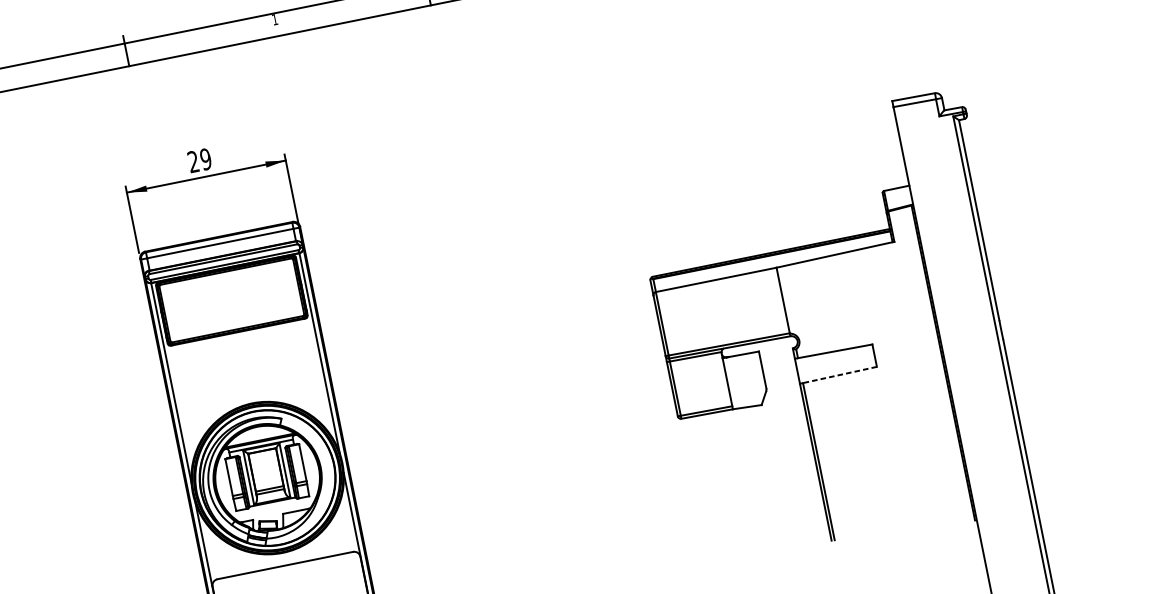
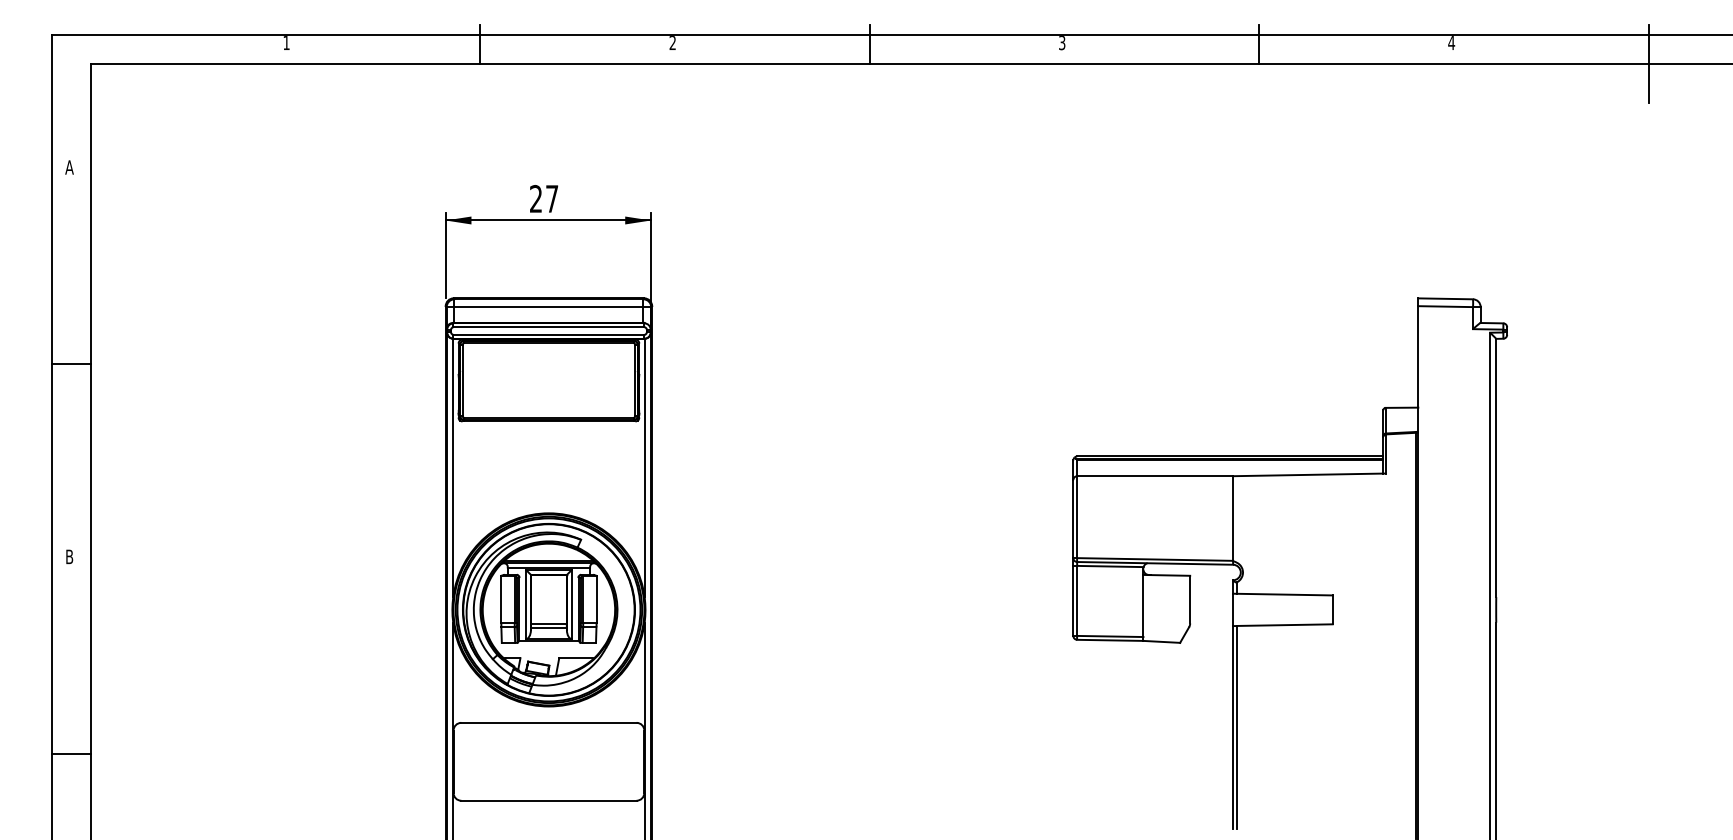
text: (274, 19) -> (672, 42), 1 -> 2
text: (205, 159) -> (551, 199), 29 -> 27
line: (839, 375) -> (1284, 625), dashed -> solid

